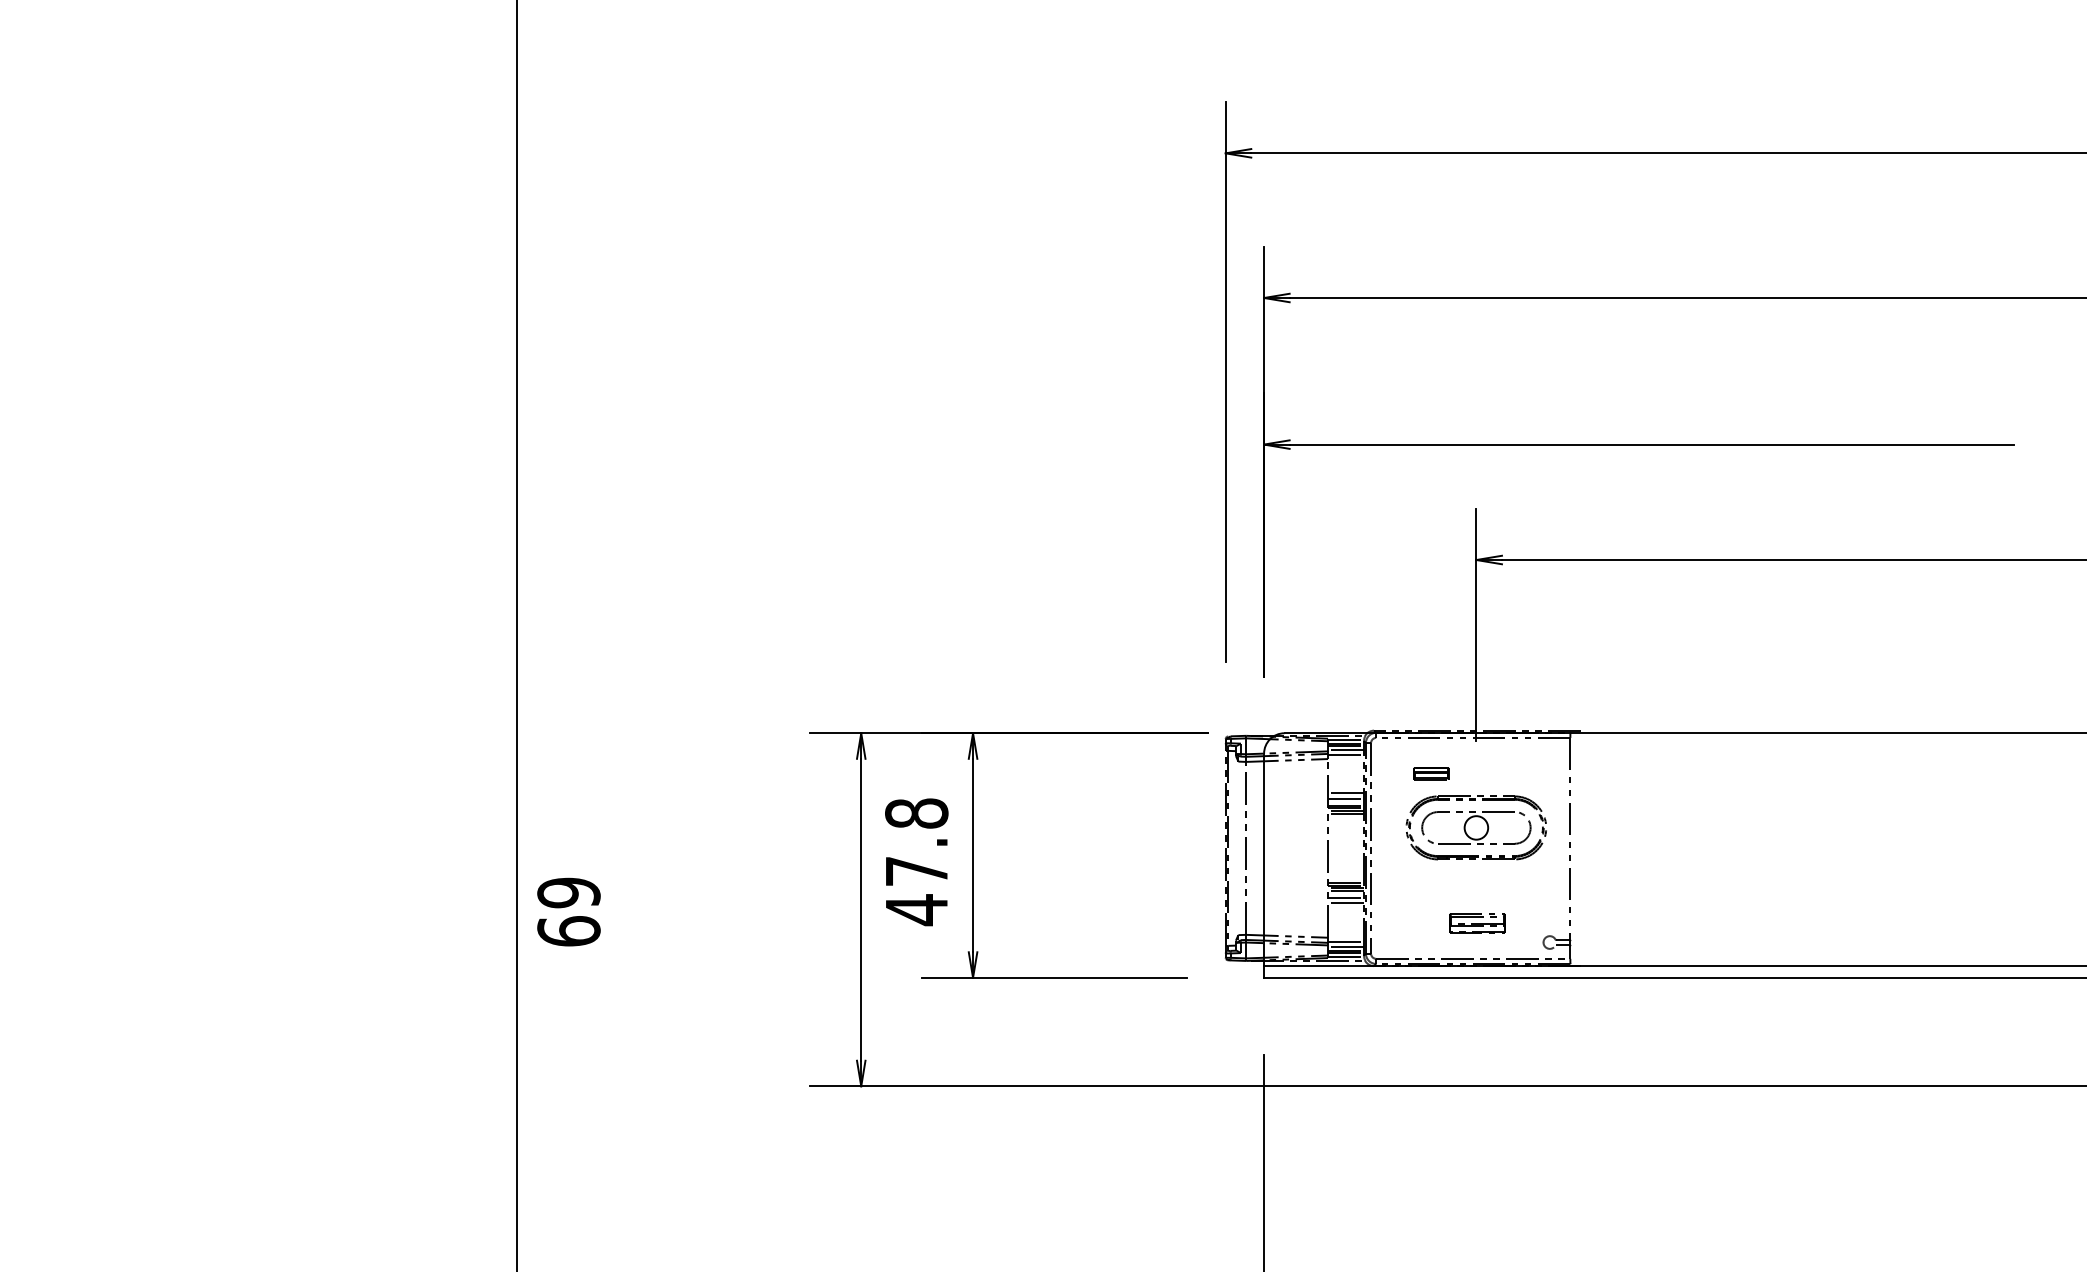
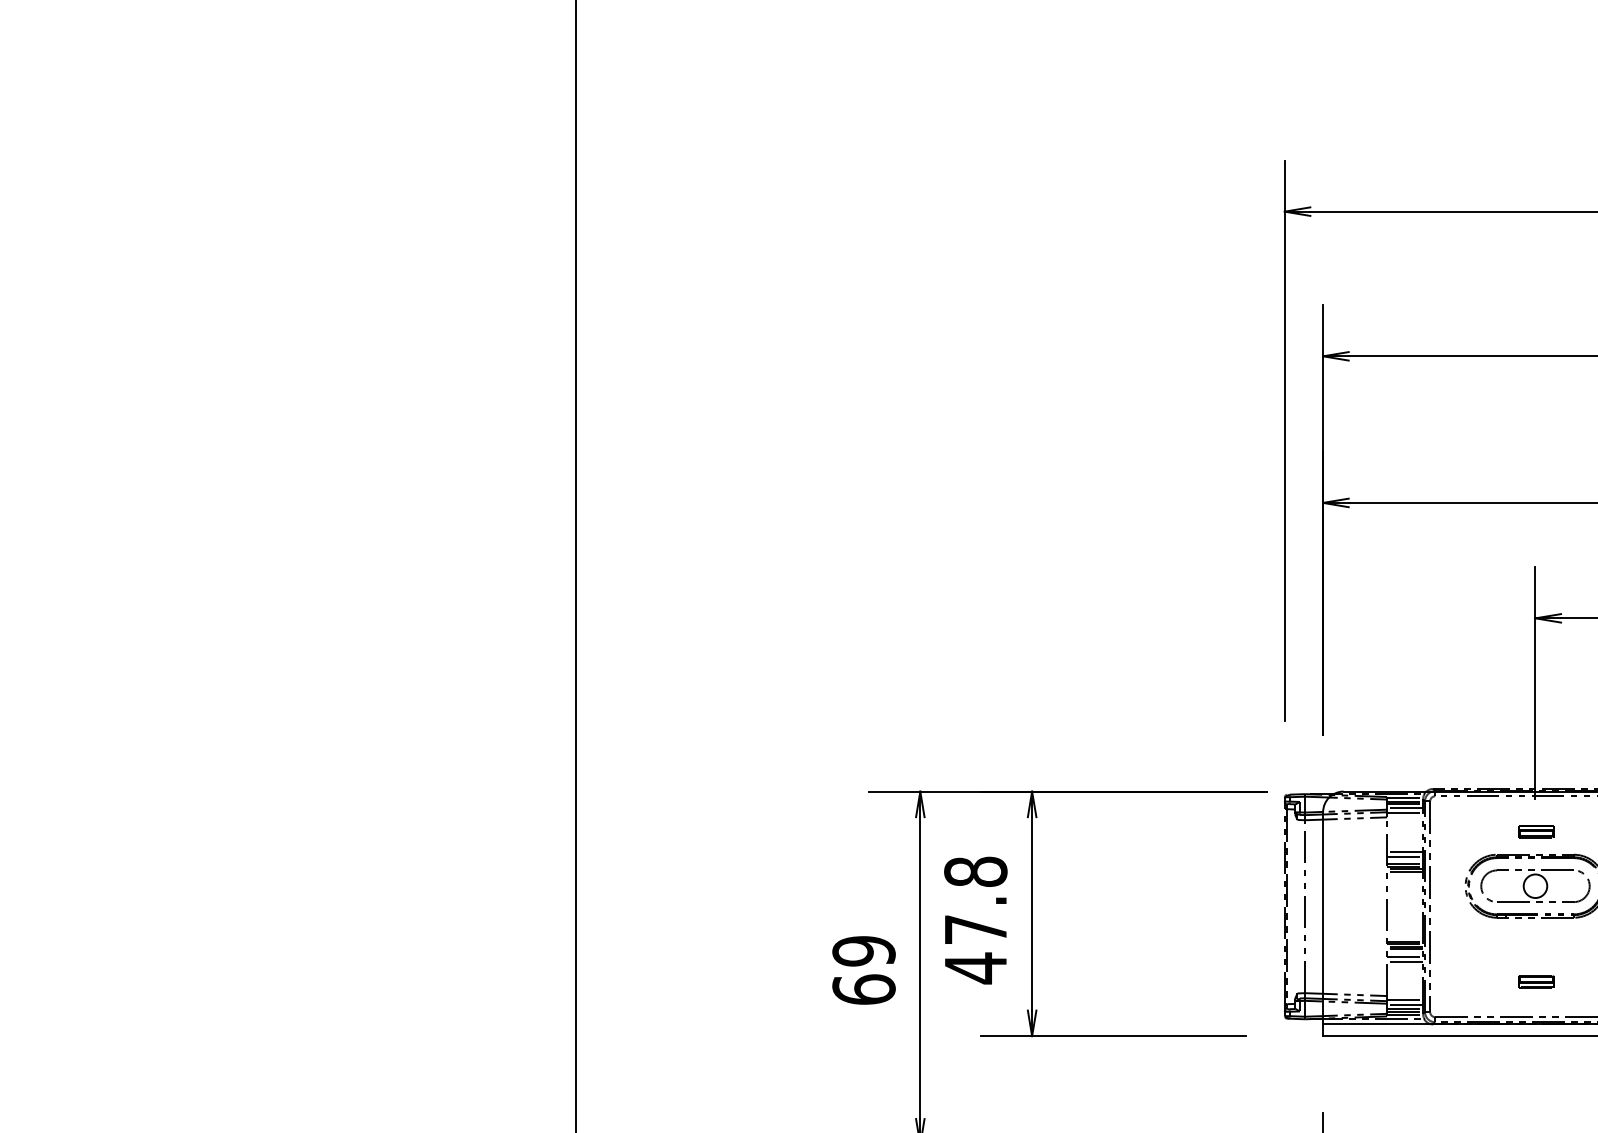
part: (1431, 773) -> (1536, 831), moved
text: (568, 911) -> (863, 969), moved
part: (1477, 922) -> (1536, 980), size x0.62

